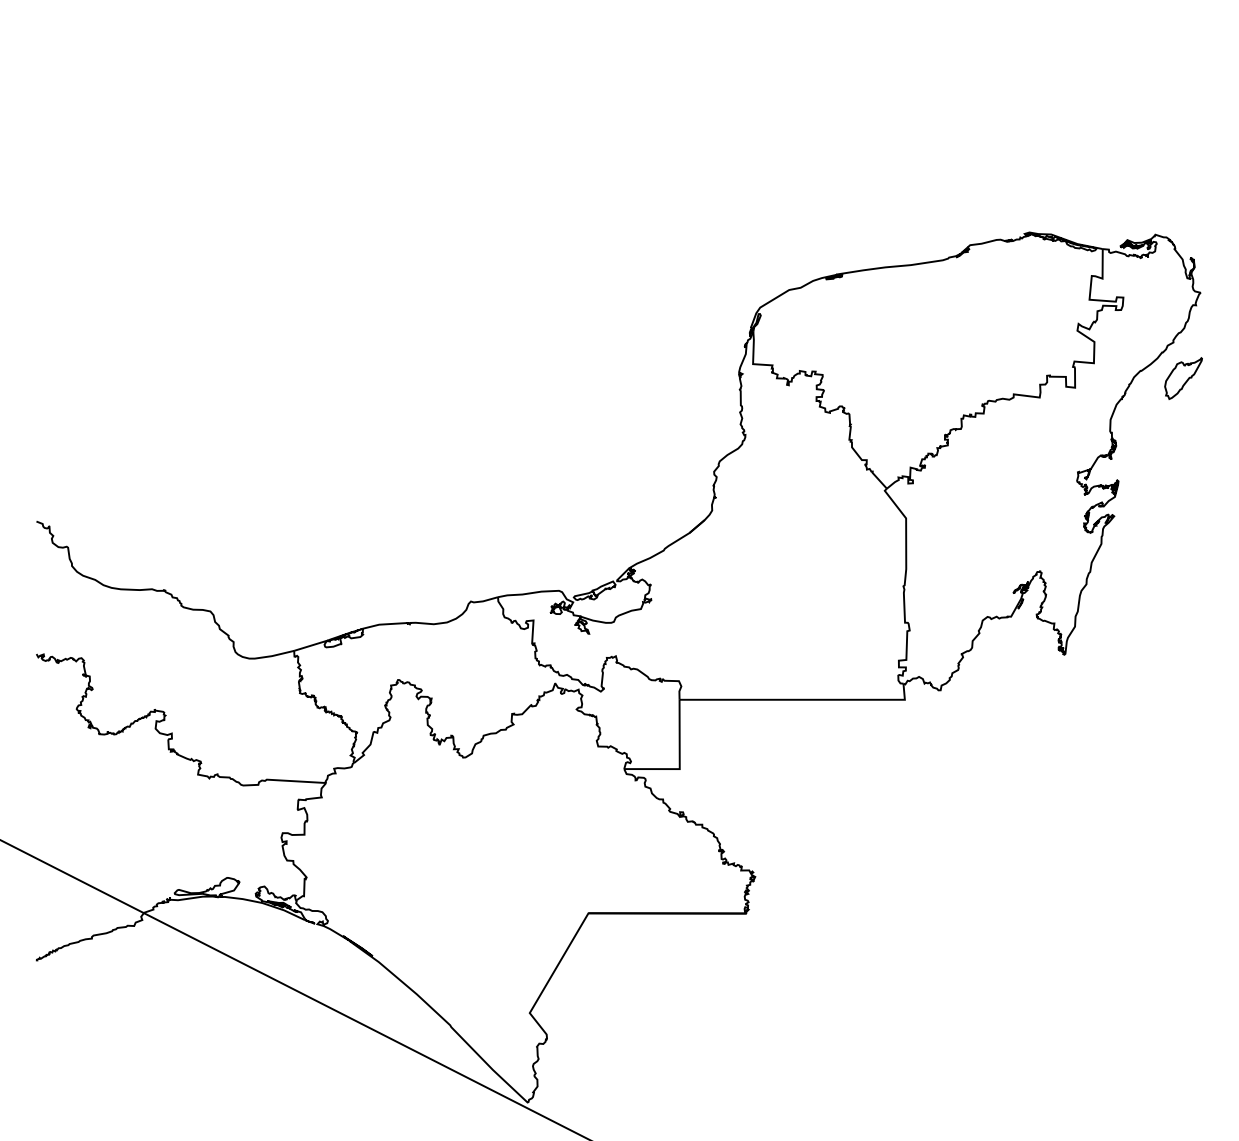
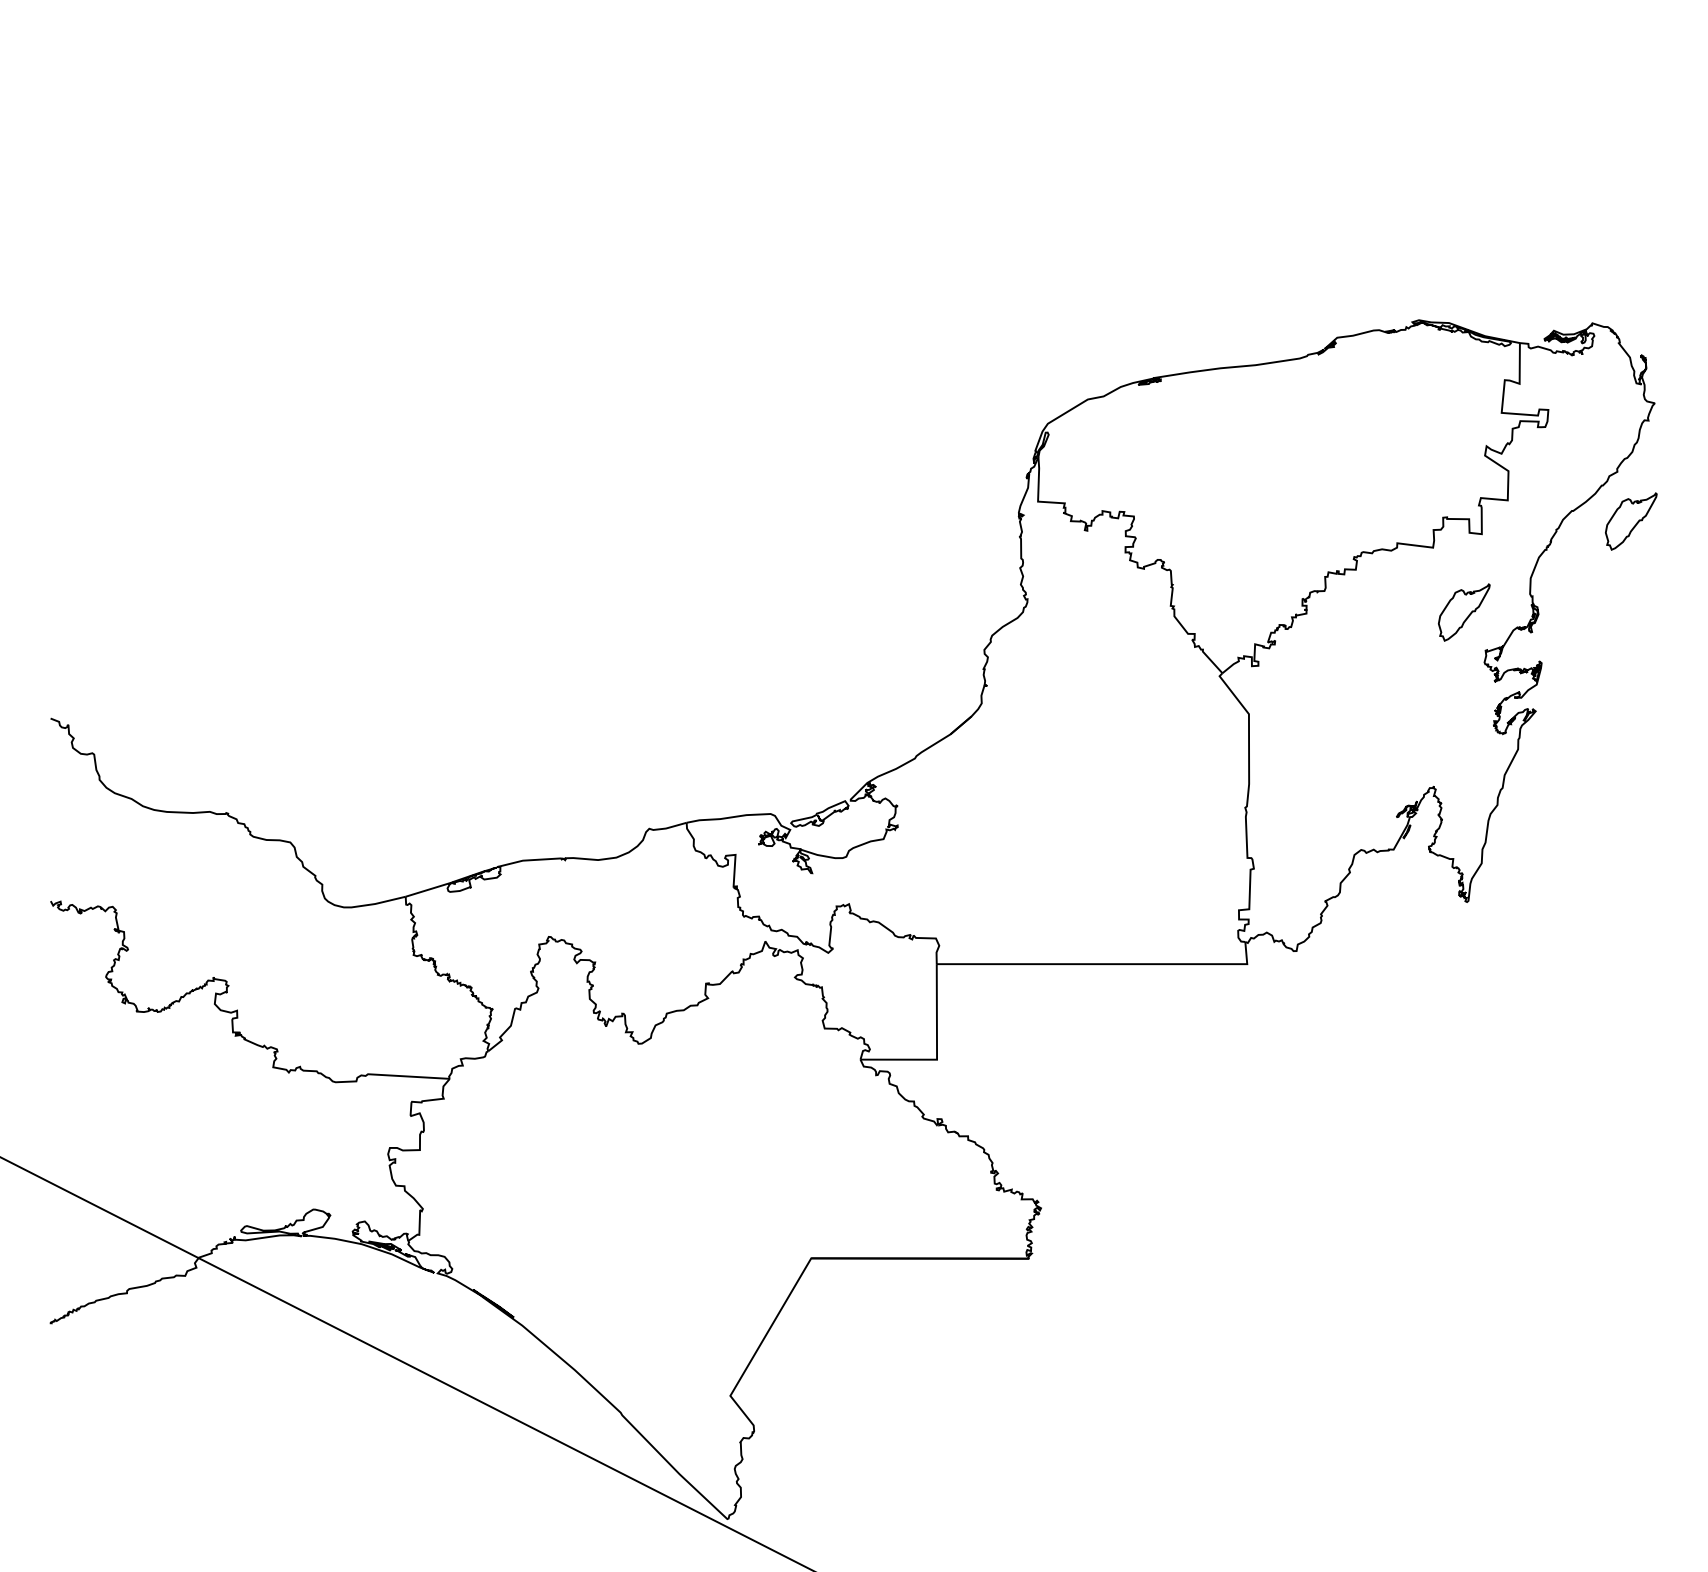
part: (1062, 444) -> (1464, 612), added

